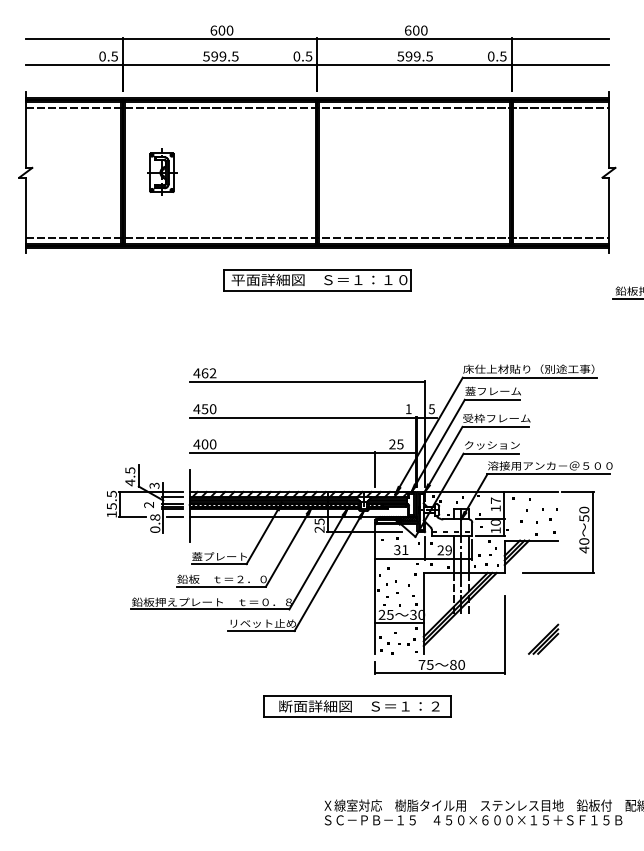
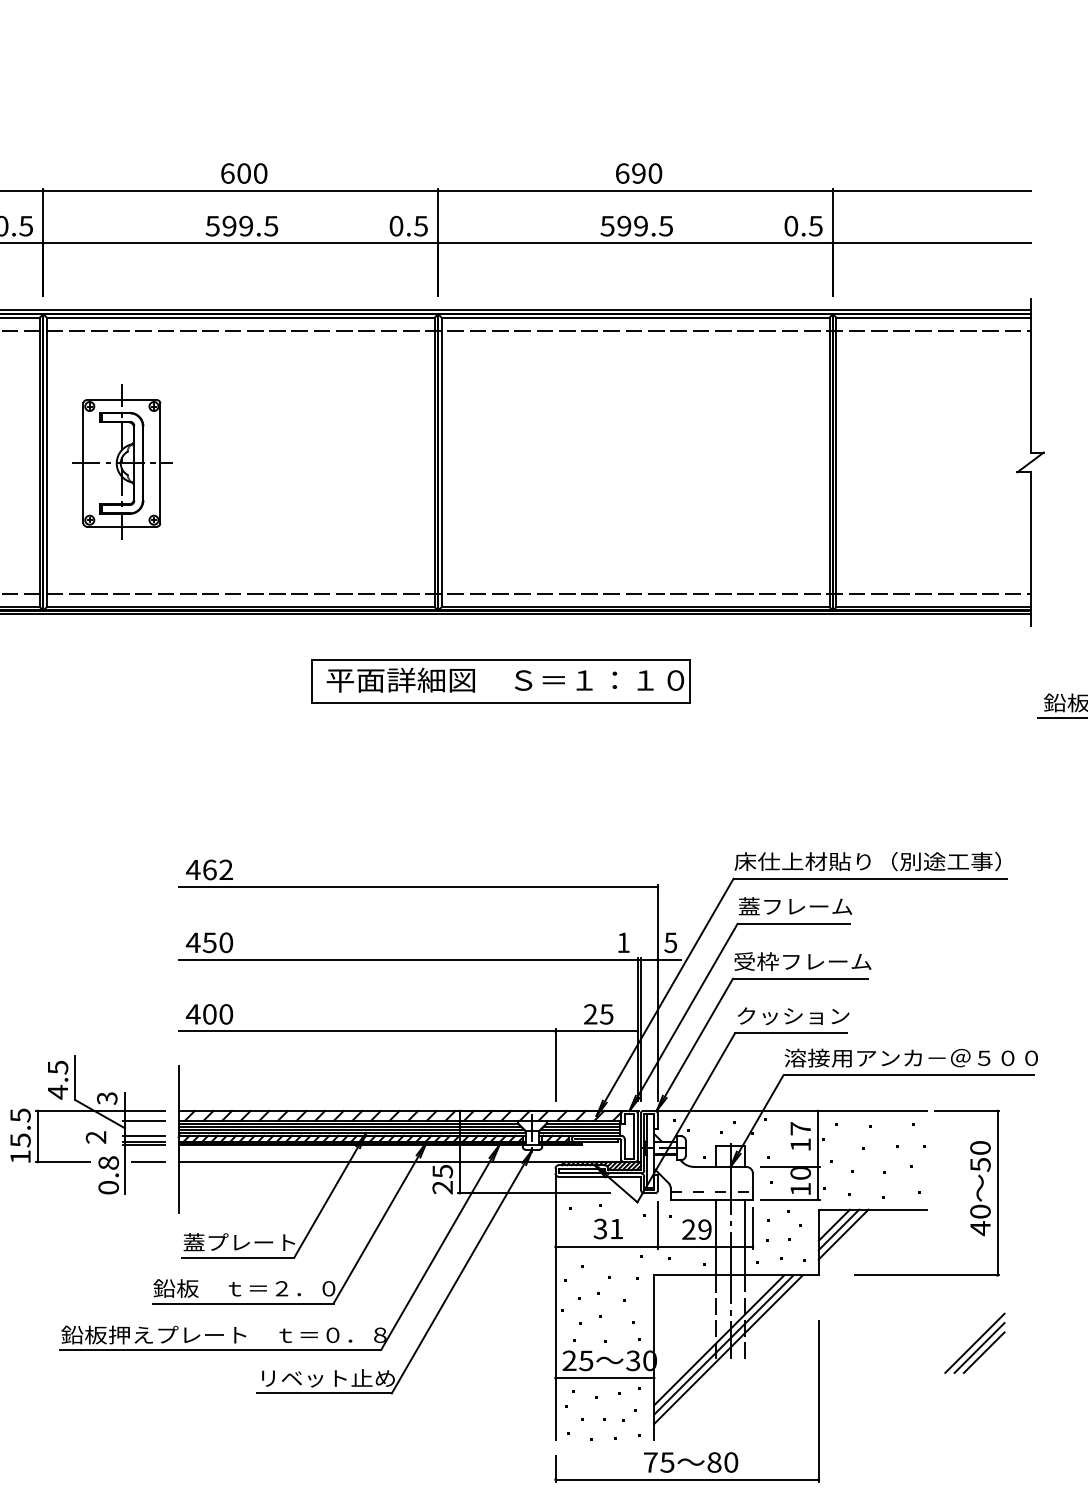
text: (415, 30) -> (637, 173), 600 -> 690
part: (162, 171) -> (123, 459), size x1.6
part: (317, 280) -> (501, 681), moved
part: (543, 638) -> (974, 1341), moved

